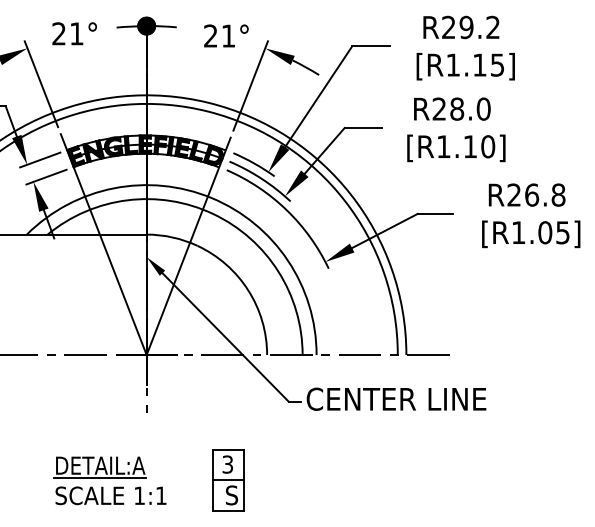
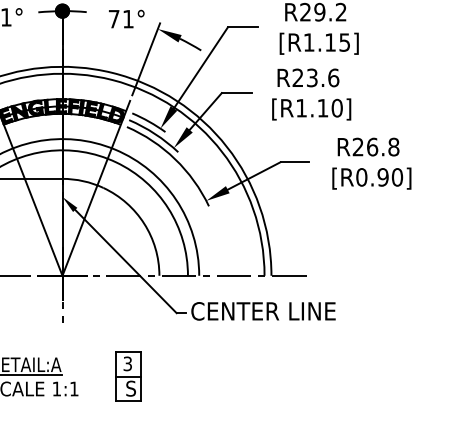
text: (210, 35) -> (113, 18), 21° -> 71°
text: (470, 108) -> (323, 77), R28.0 -> R23.6
text: (540, 232) -> (379, 177), [R1.05] -> [R0.90]

